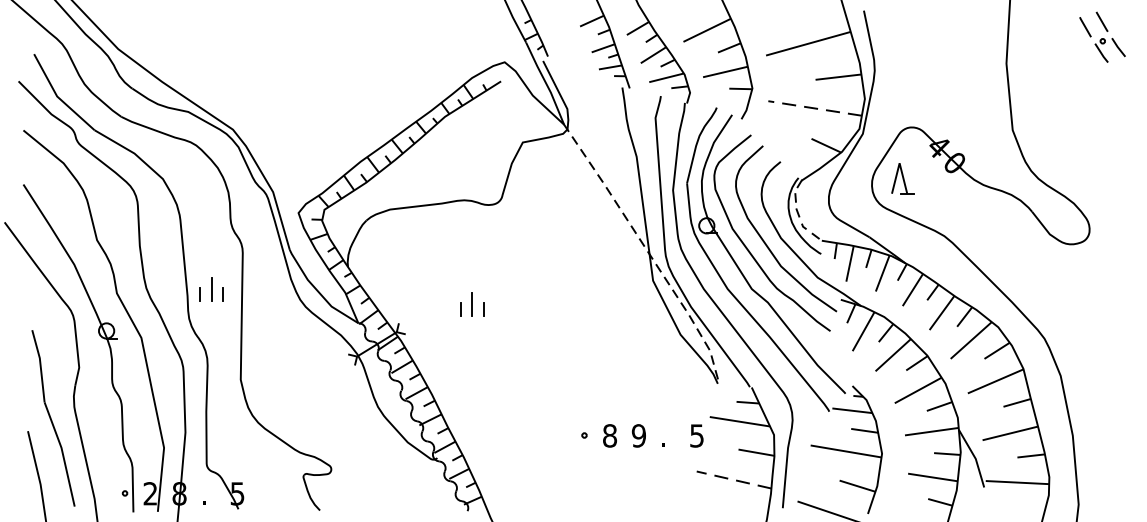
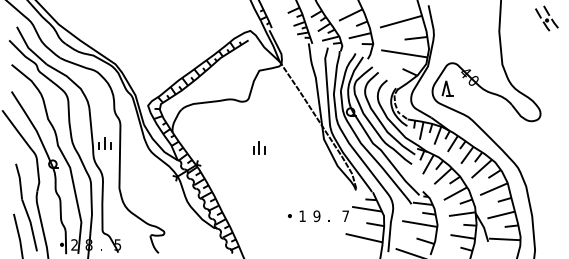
line: (813, 107) -> (403, 53), dashed -> solid
part: (472, 303) -> (259, 147), moved
text: (609, 436) -> (302, 216), 8 -> 1
text: (696, 436) -> (345, 216), 5 -> 7
line: (732, 480) -> (363, 238), dashed -> solid

